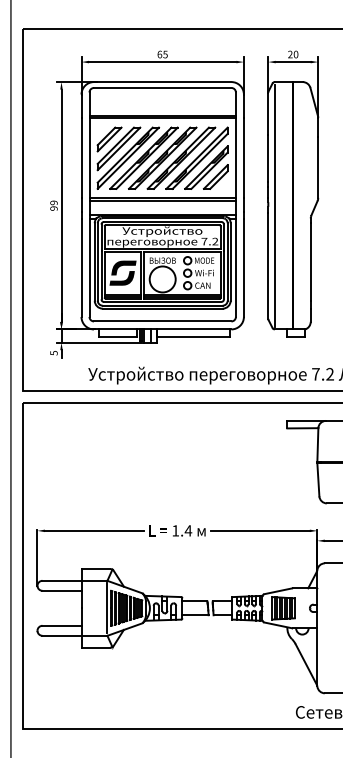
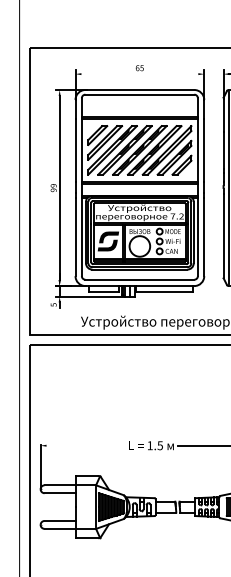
line: (162, 62) -> (139, 74), removed
line: (94, 530) -> (85, 445), removed
text: (188, 530) -> (160, 445), 1.4 -> 1.5

